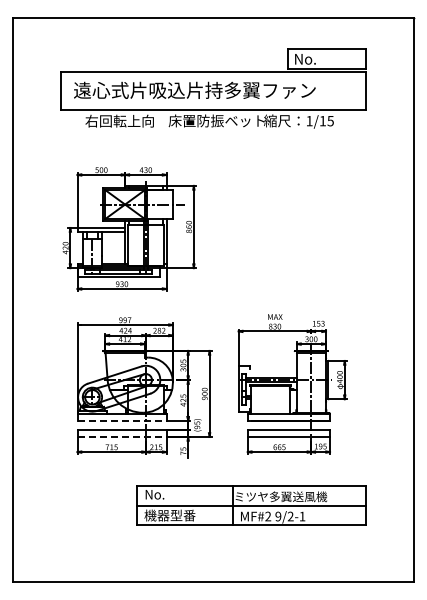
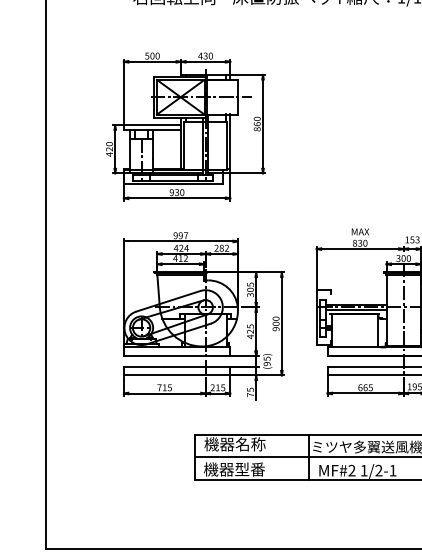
line: (122, 420) -> (177, 355), dashed -> solid
line: (122, 436) -> (177, 374), dashed -> solid
text: (170, 494) -> (235, 444), No. -> 機器名称
text: (278, 516) -> (364, 470), 9/2-1 -> 1/2-1

